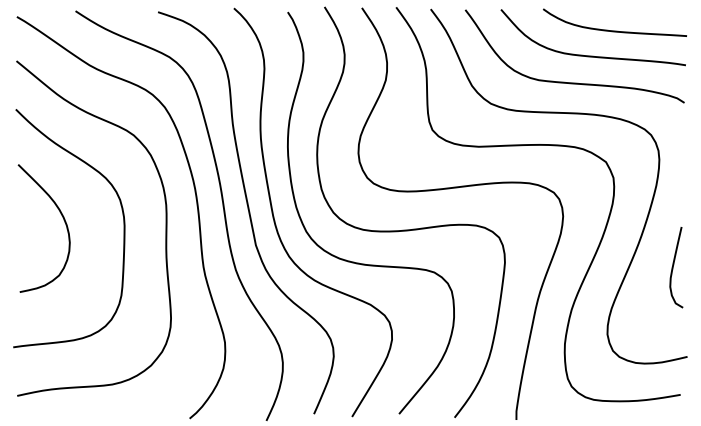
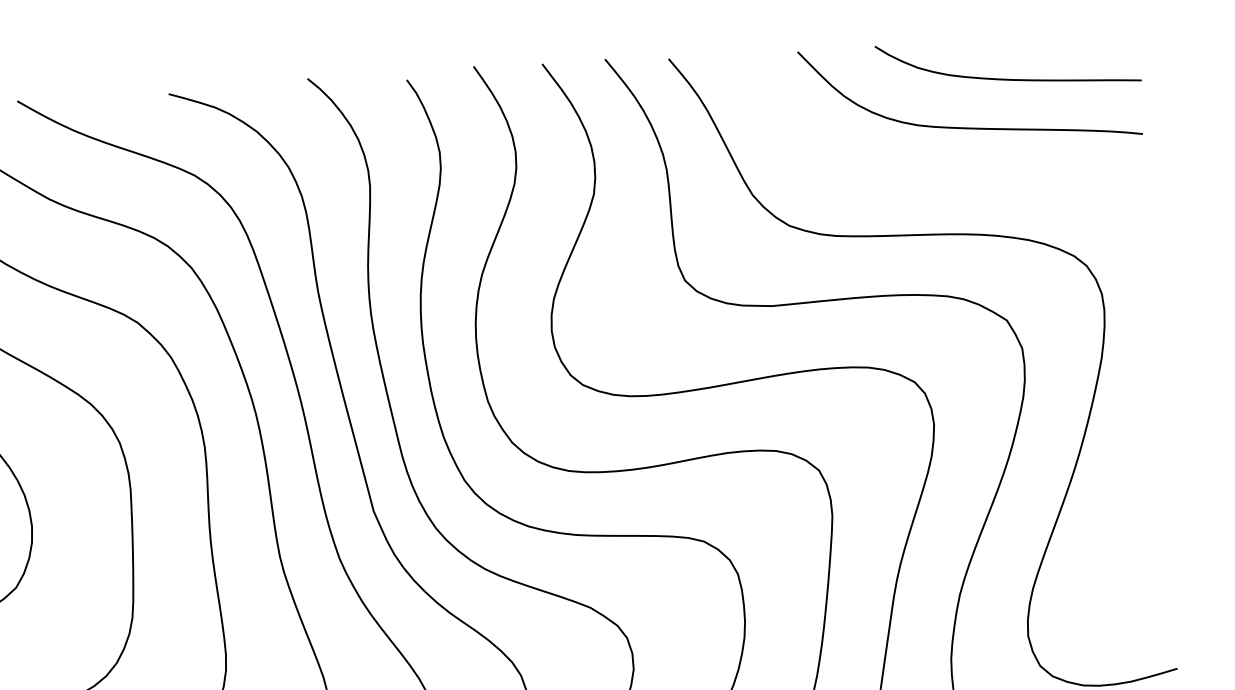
curve: (574, 82) -> (940, 177), removed
curve: (673, 267) -> (1142, 506), removed

